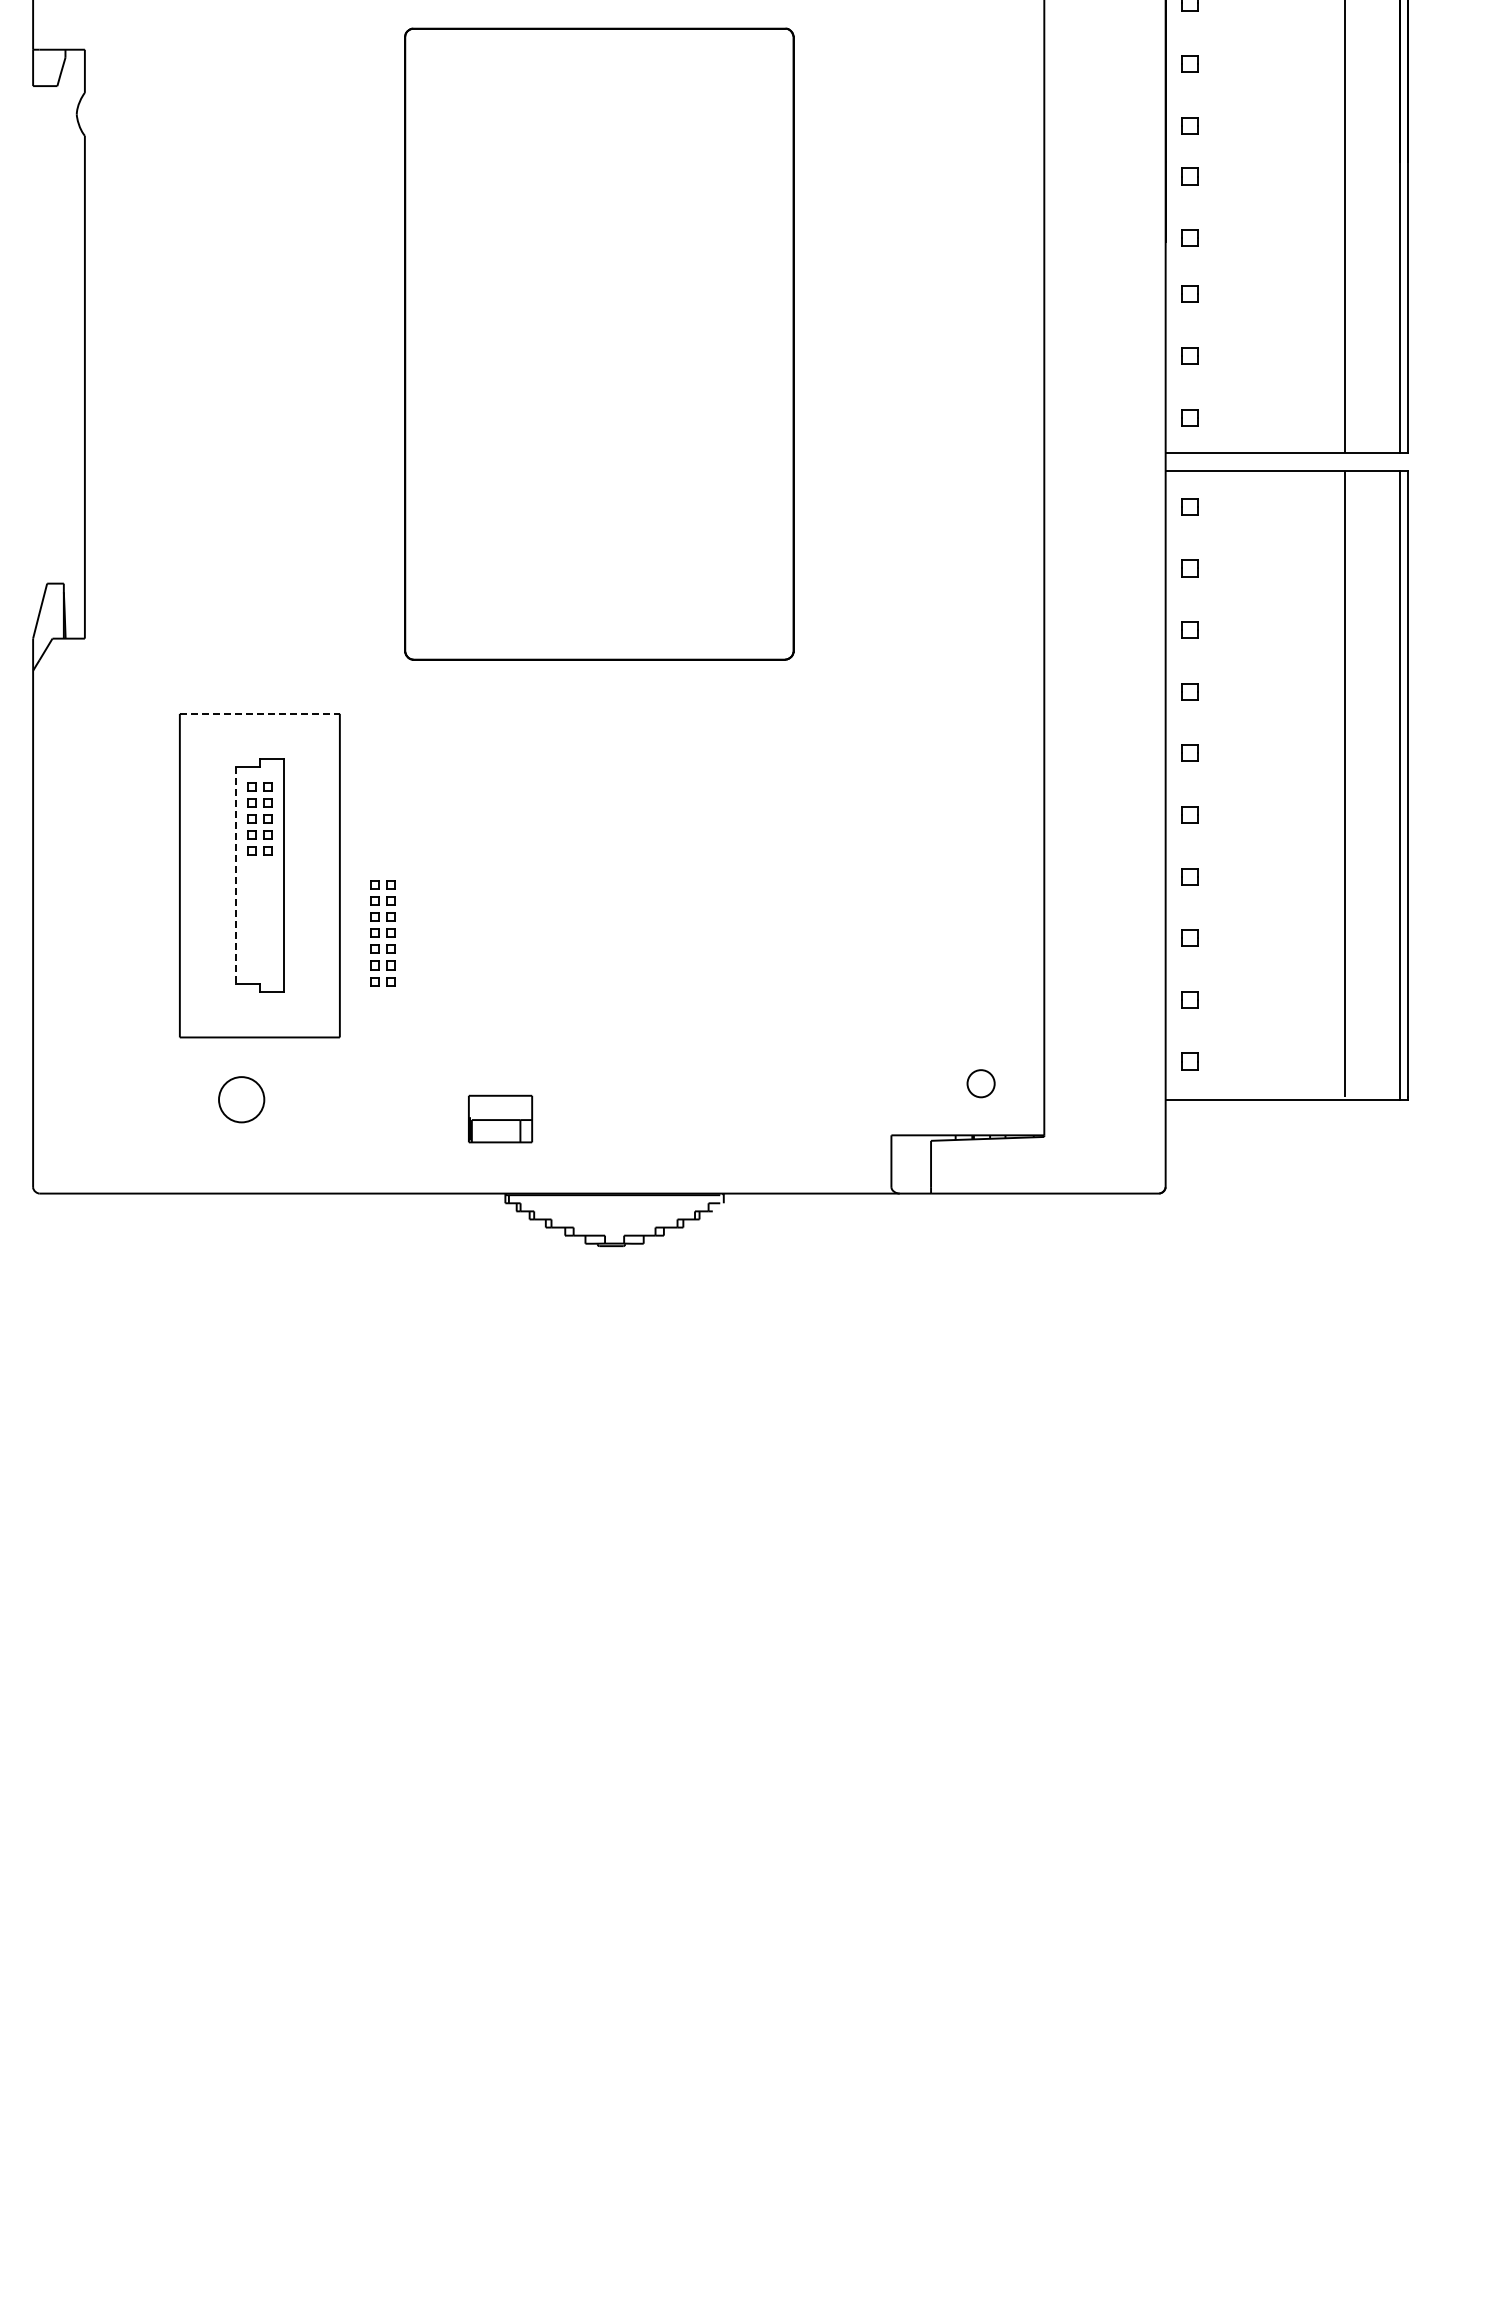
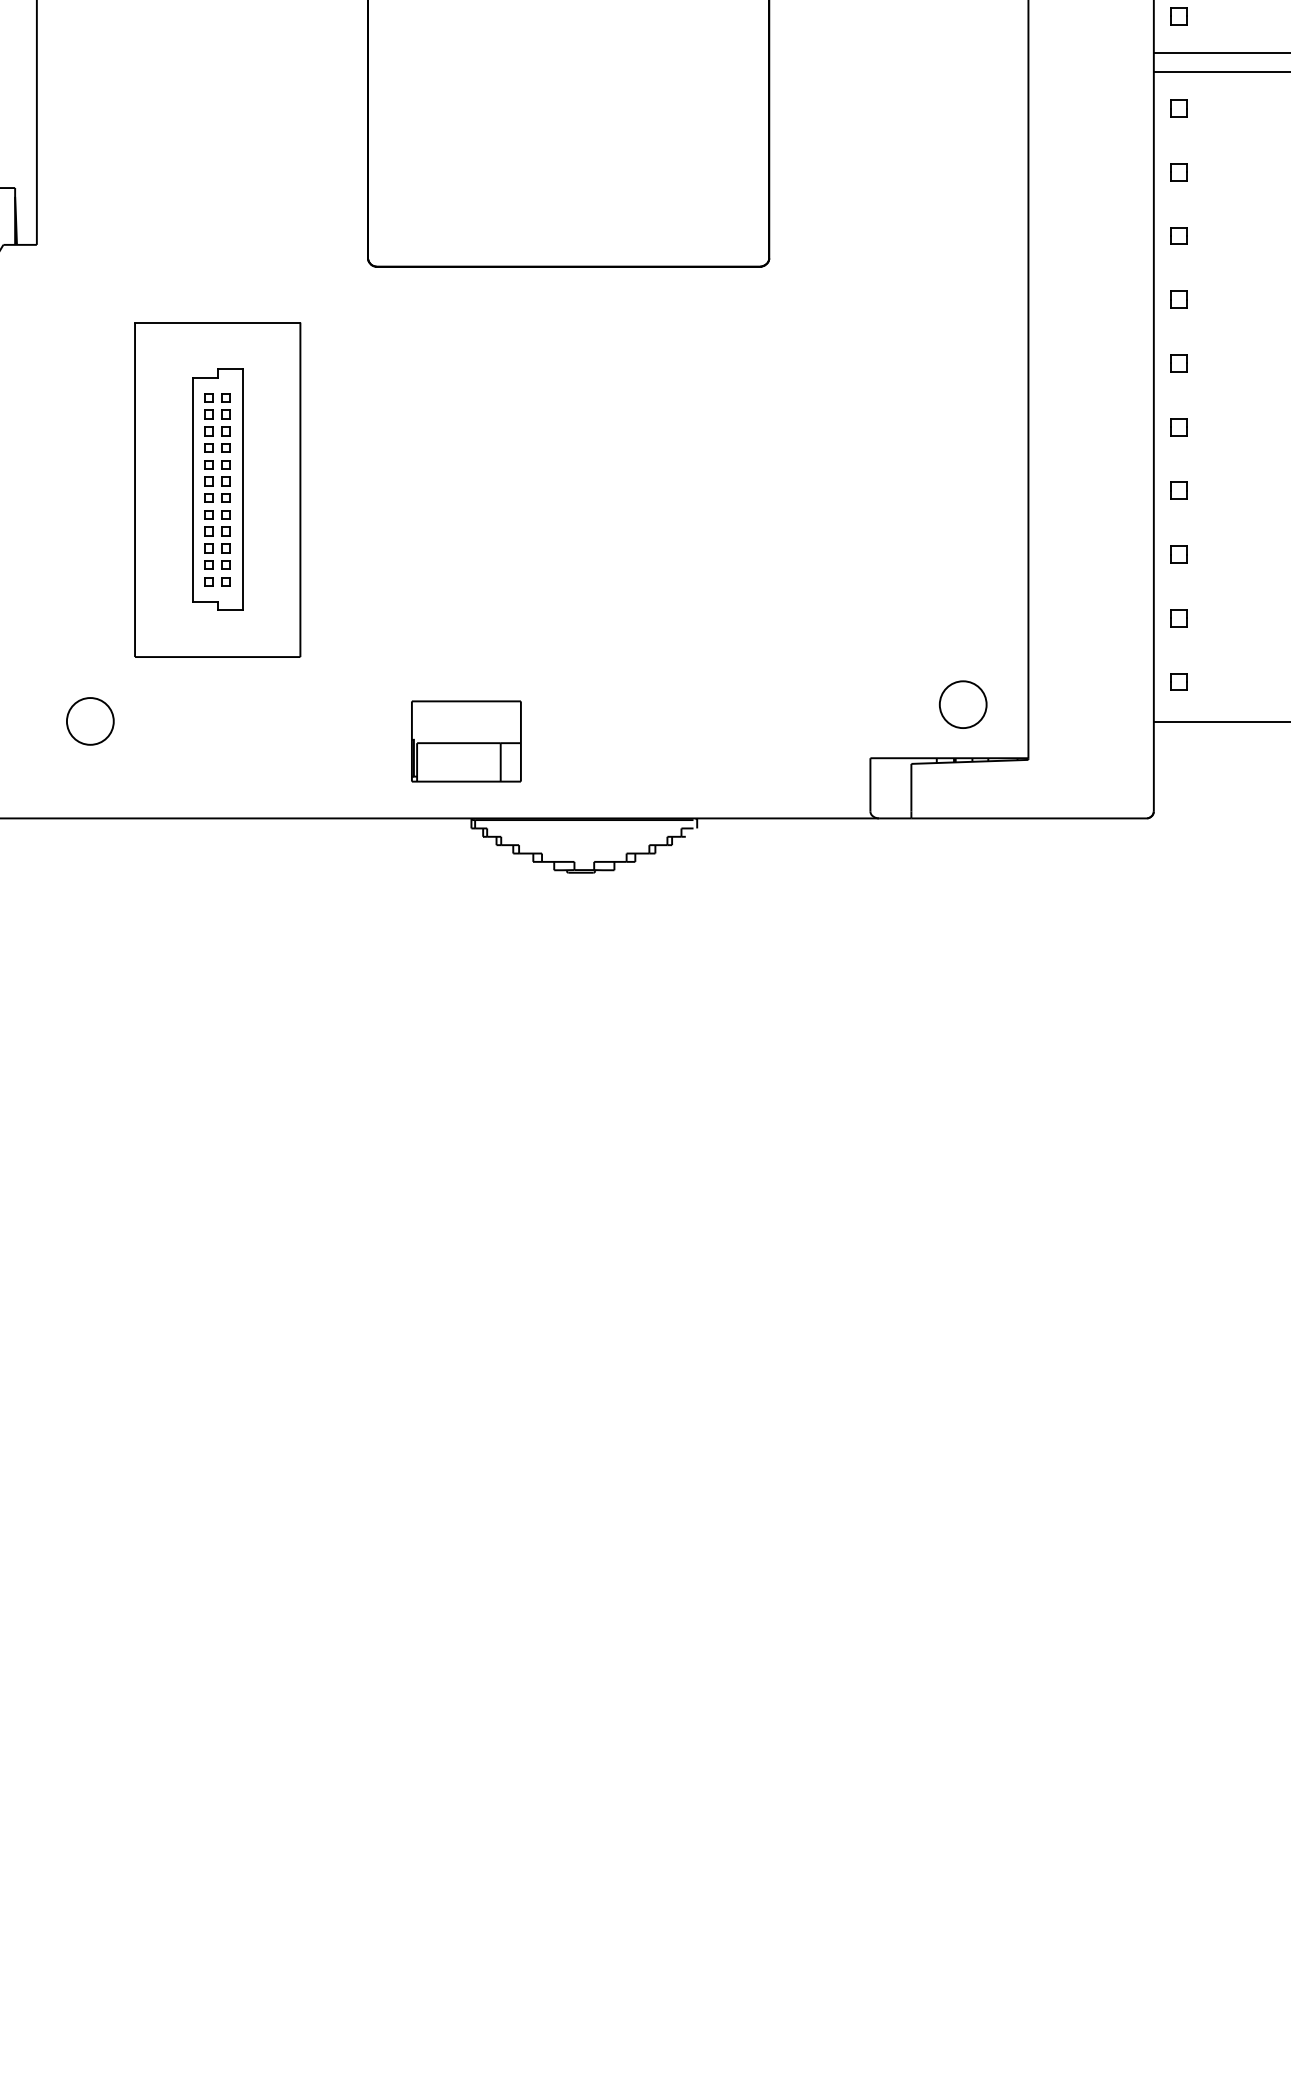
line: (260, 713) -> (218, 322), dashed -> solid
line: (235, 876) -> (192, 490), dashed -> solid
part: (382, 933) -> (217, 532), moved
circle: (980, 1083) -> (962, 704), size x1.67
circle: (241, 1099) -> (90, 721), moved
part: (500, 1118) -> (466, 740), size x1.67

